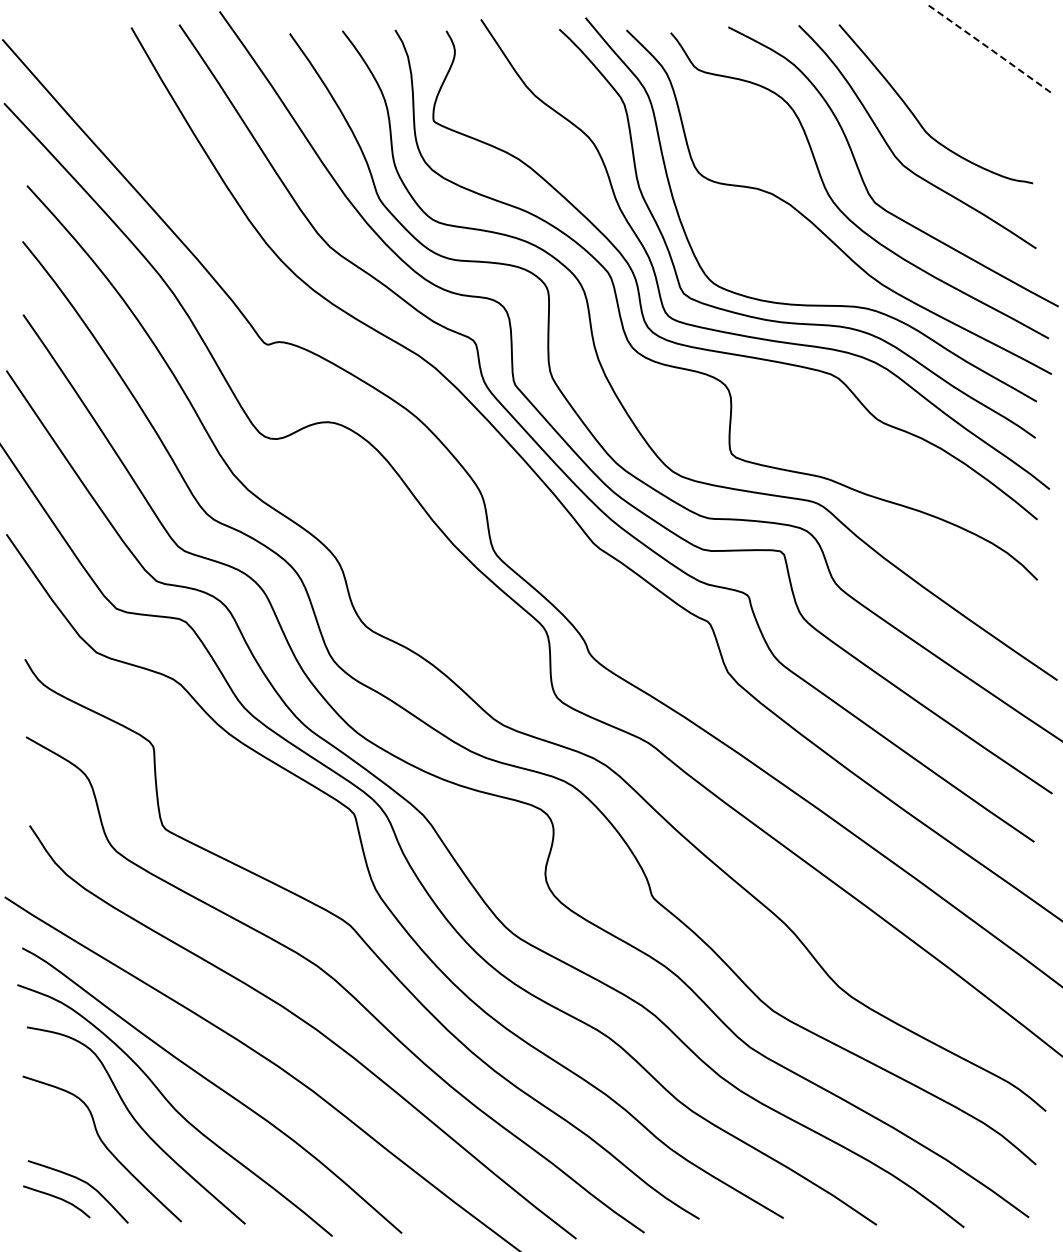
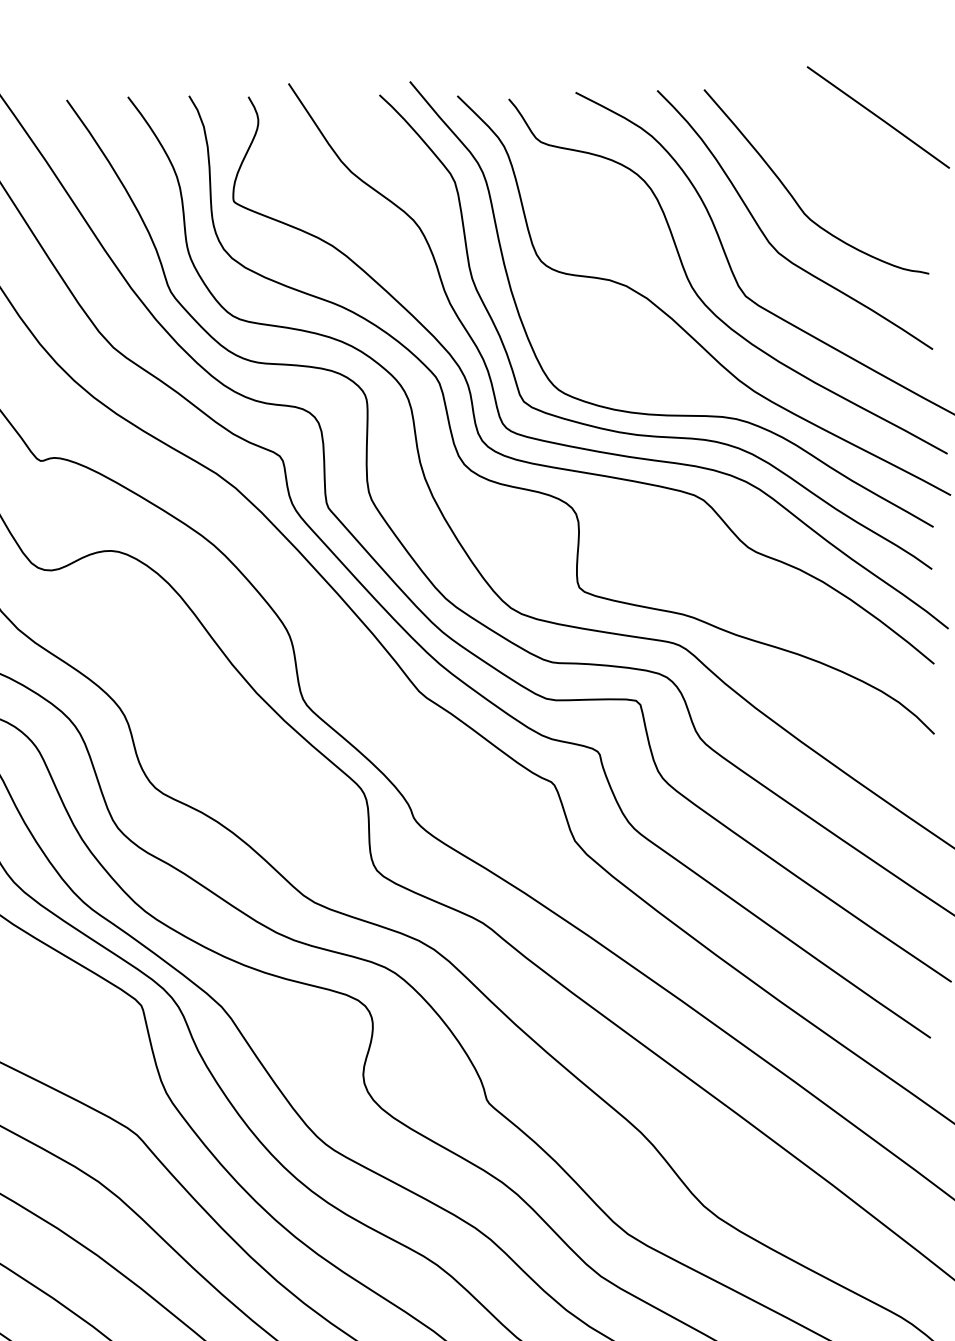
line: (989, 48) -> (878, 117), dashed -> solid

